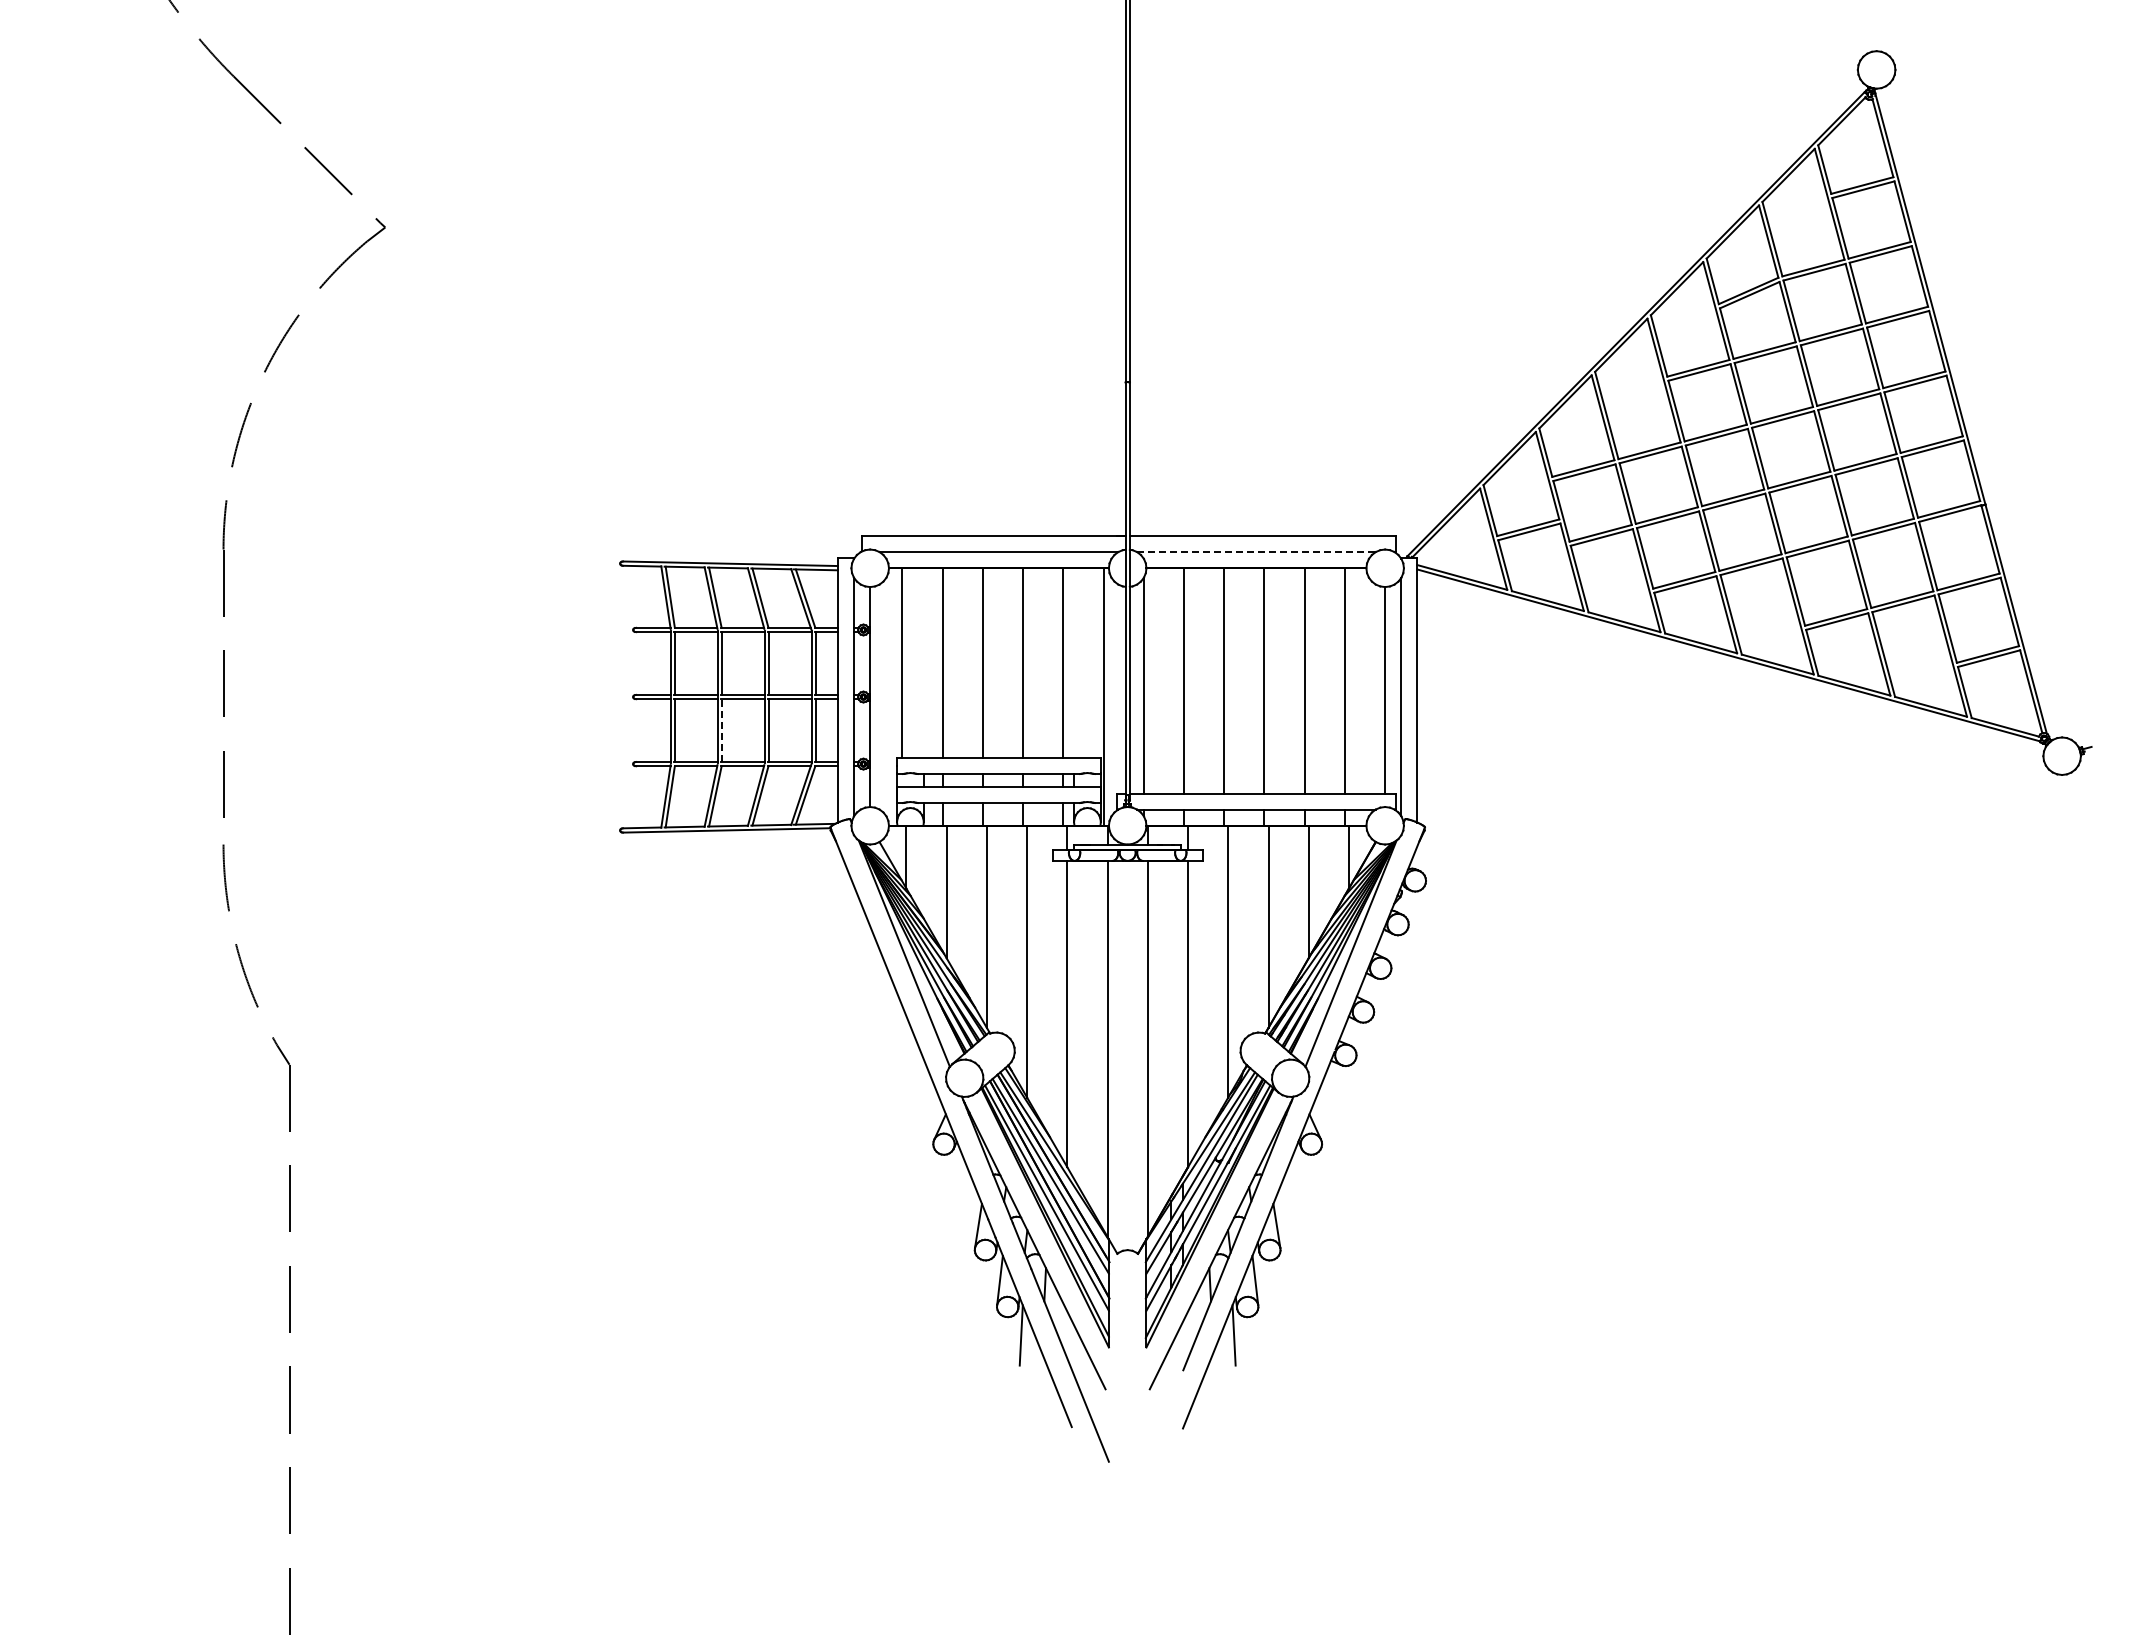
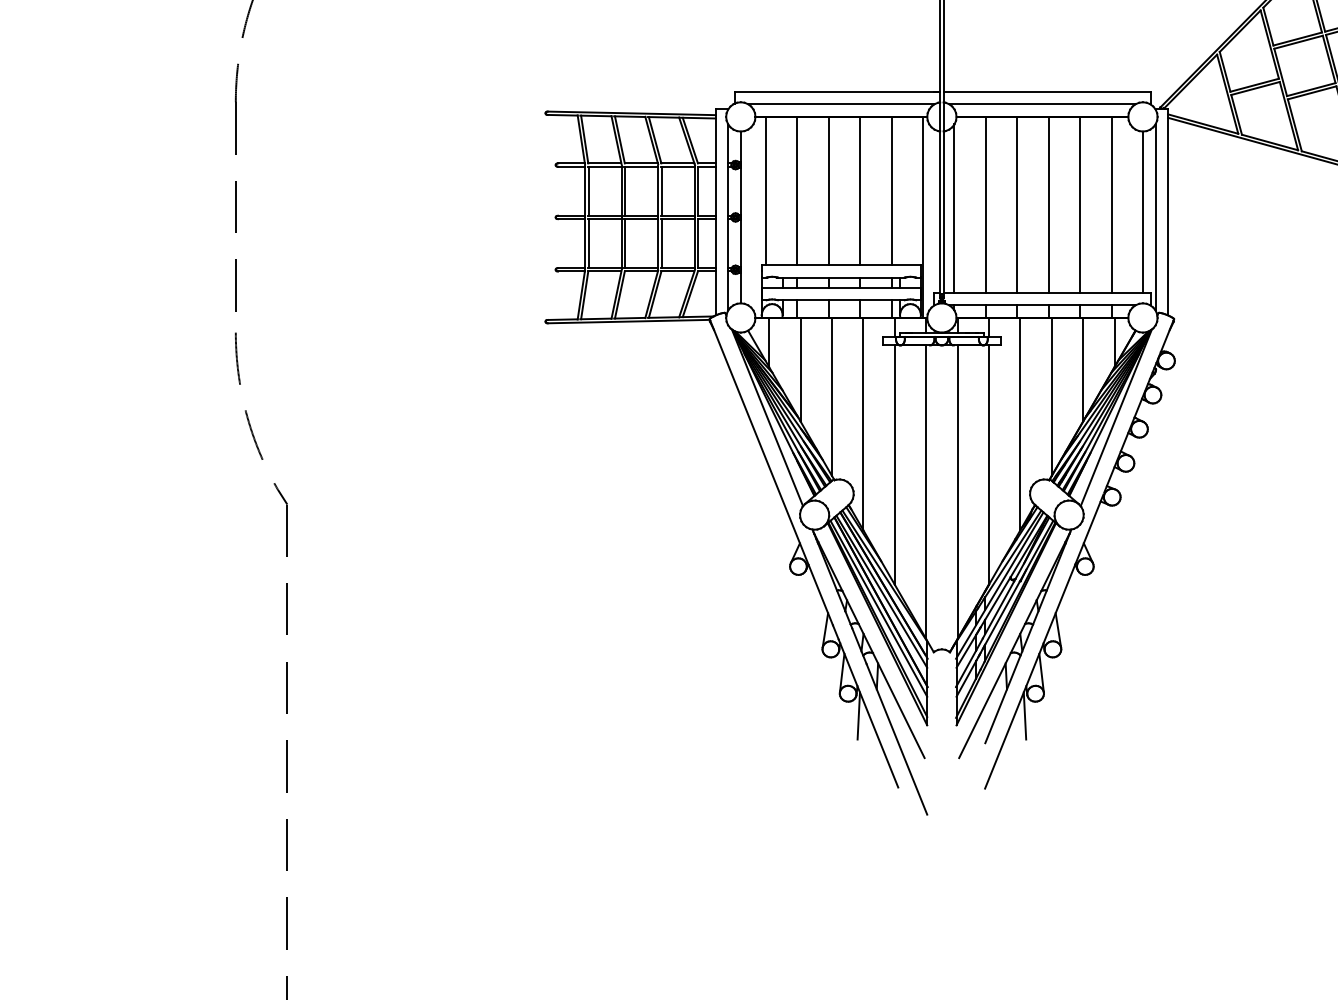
line: (1256, 552) -> (1042, 104), dashed -> solid
line: (722, 730) -> (625, 243), dashed -> solid

